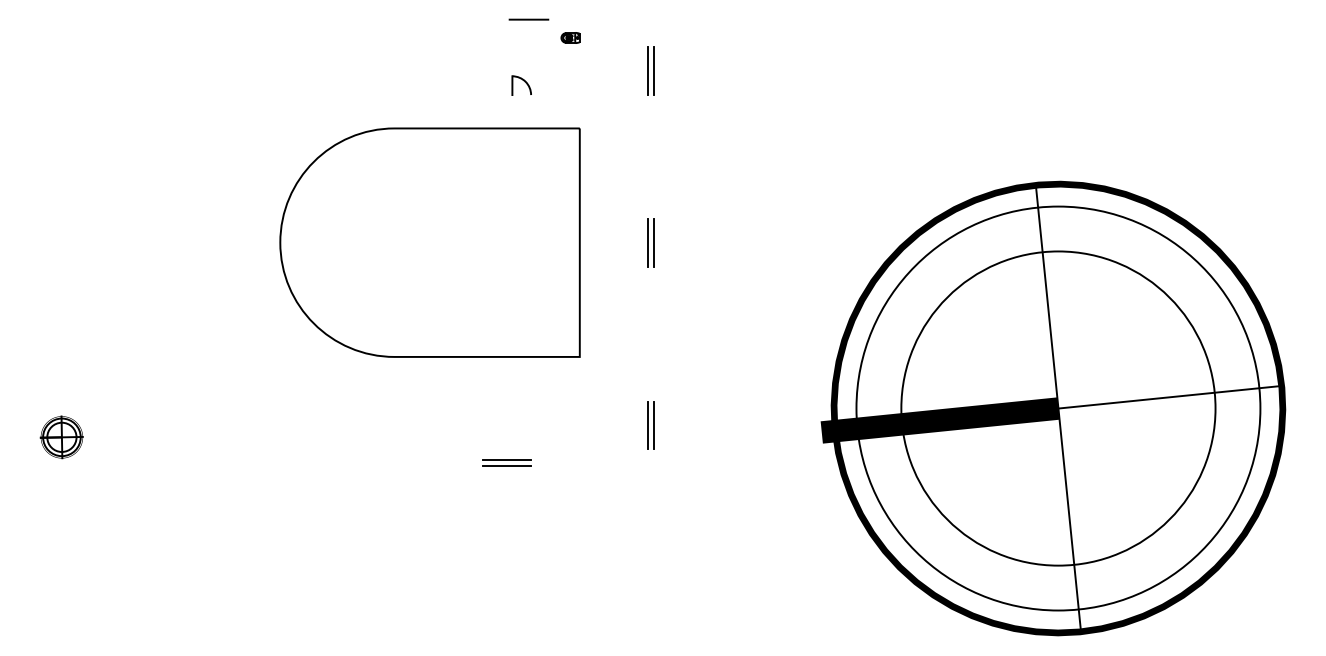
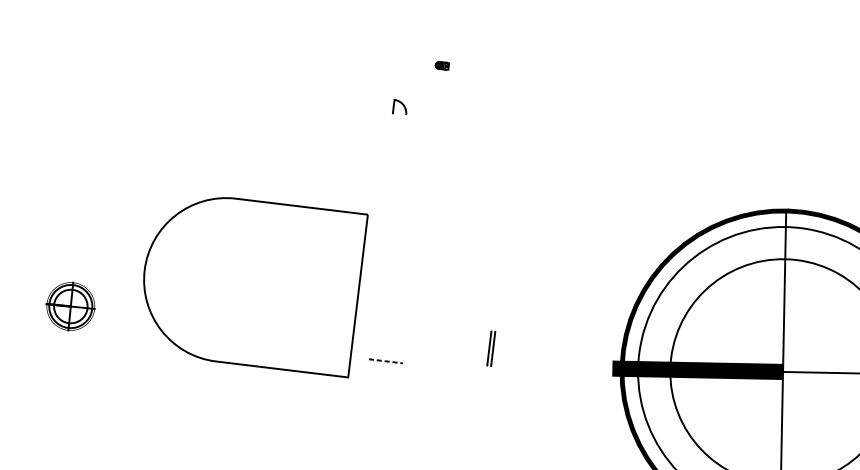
line: (528, 19) -> (439, 49), removed
part: (570, 37) -> (442, 65), moved
line: (648, 71) -> (520, 96), removed
line: (653, 71) -> (523, 96), removed
part: (521, 85) -> (400, 107), moved
part: (429, 242) -> (251, 282), moved
line: (648, 242) -> (505, 218), removed
line: (653, 242) -> (508, 218), removed
part: (61, 437) -> (70, 306), size x1.6
line: (507, 460) -> (386, 361), solid -> dashed
line: (507, 465) -> (385, 365), removed

